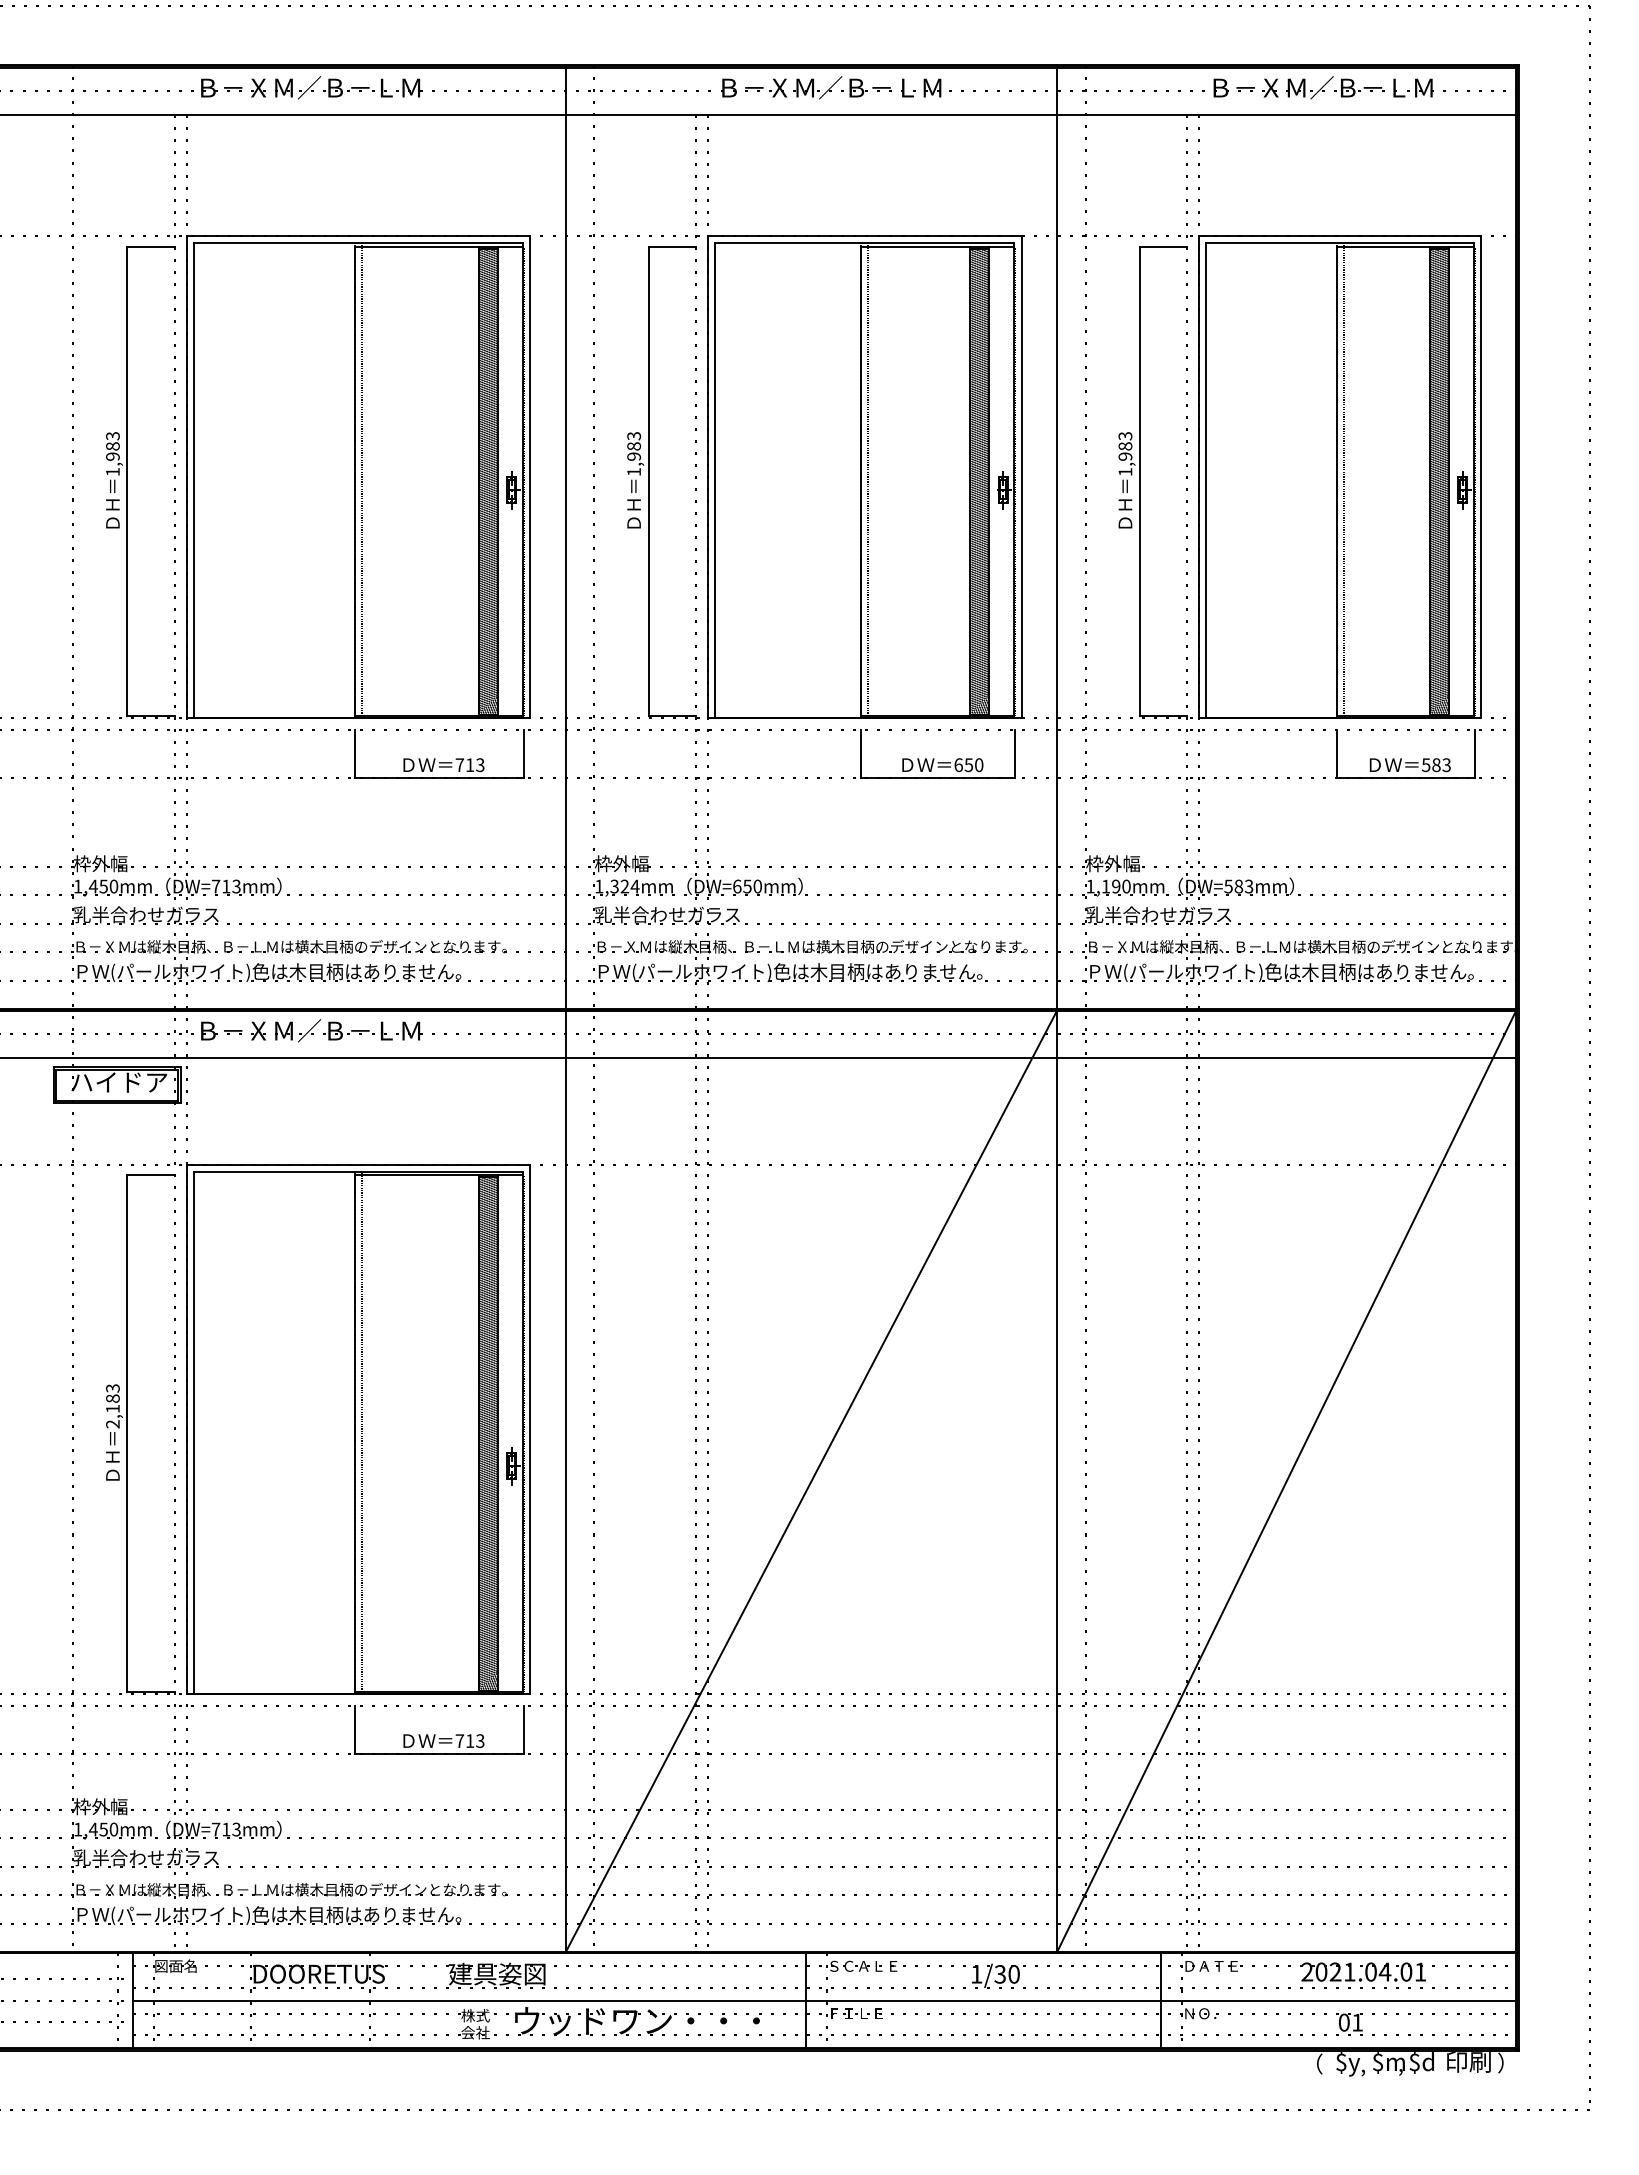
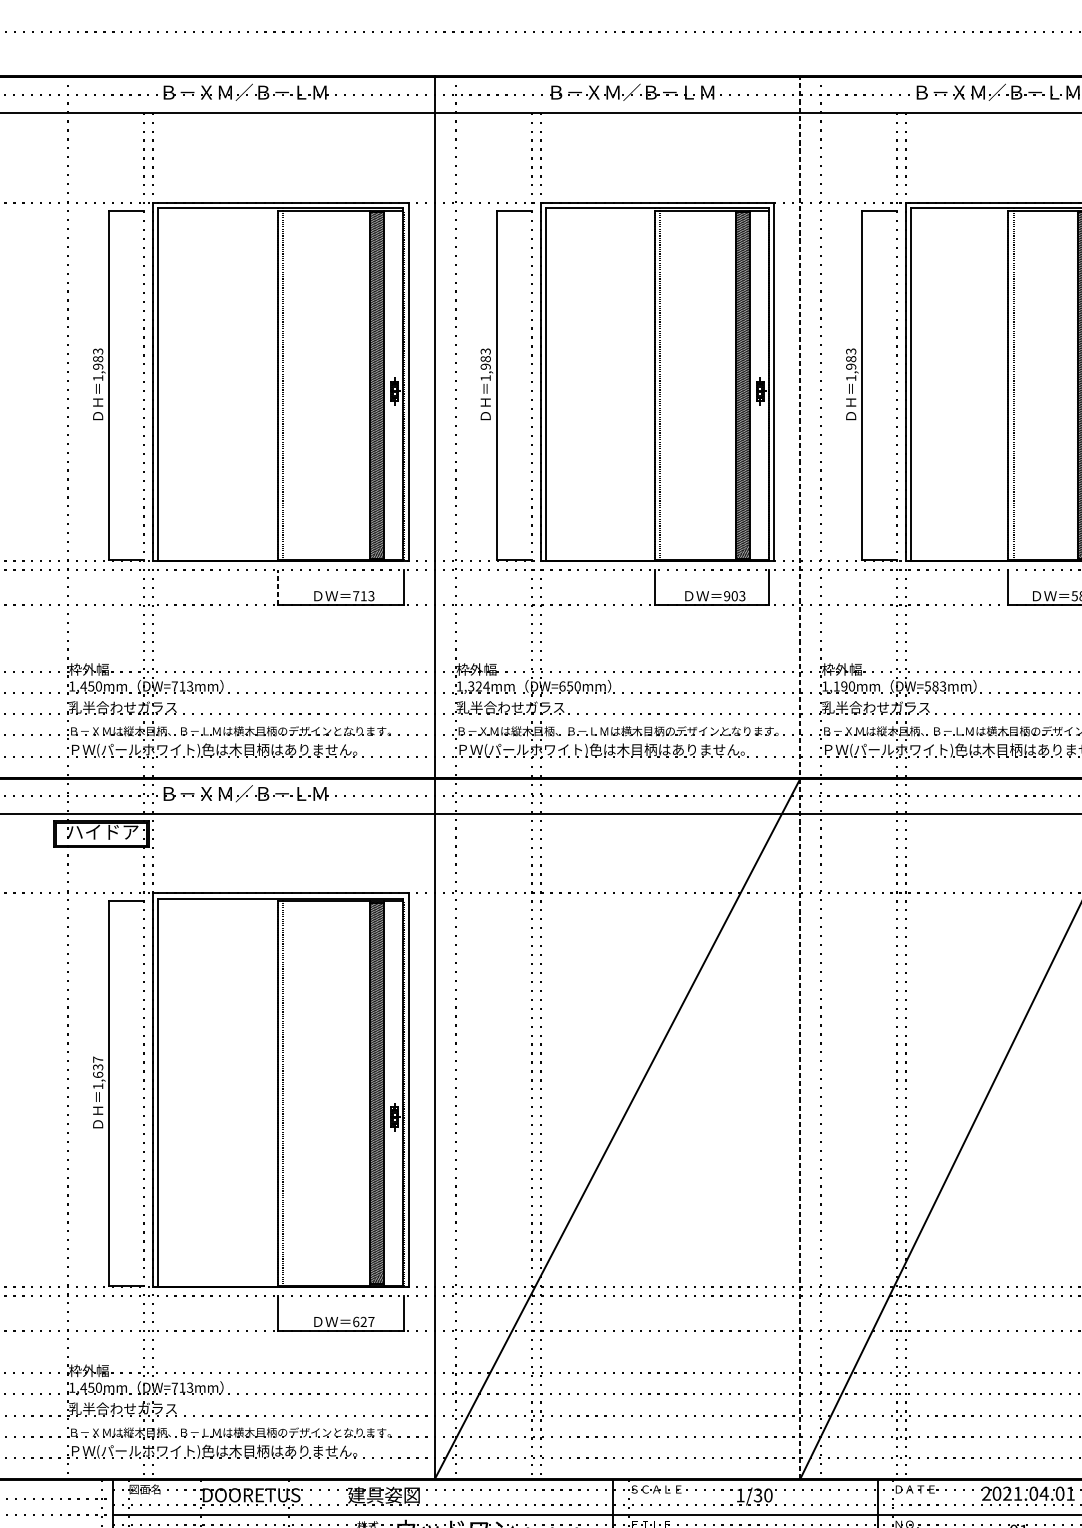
line: (354, 753) -> (277, 587), solid -> dashed
text: (968, 765) -> (734, 596), 650 -> 903
line: (1057, 1008) -> (800, 777), solid -> dashed
text: (112, 1406) -> (97, 1073), 2,183 -> 1,637
text: (469, 1741) -> (363, 1322), 713 -> 627

